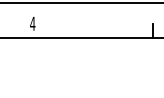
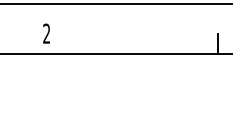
text: (32, 23) -> (46, 33), 4 -> 2

